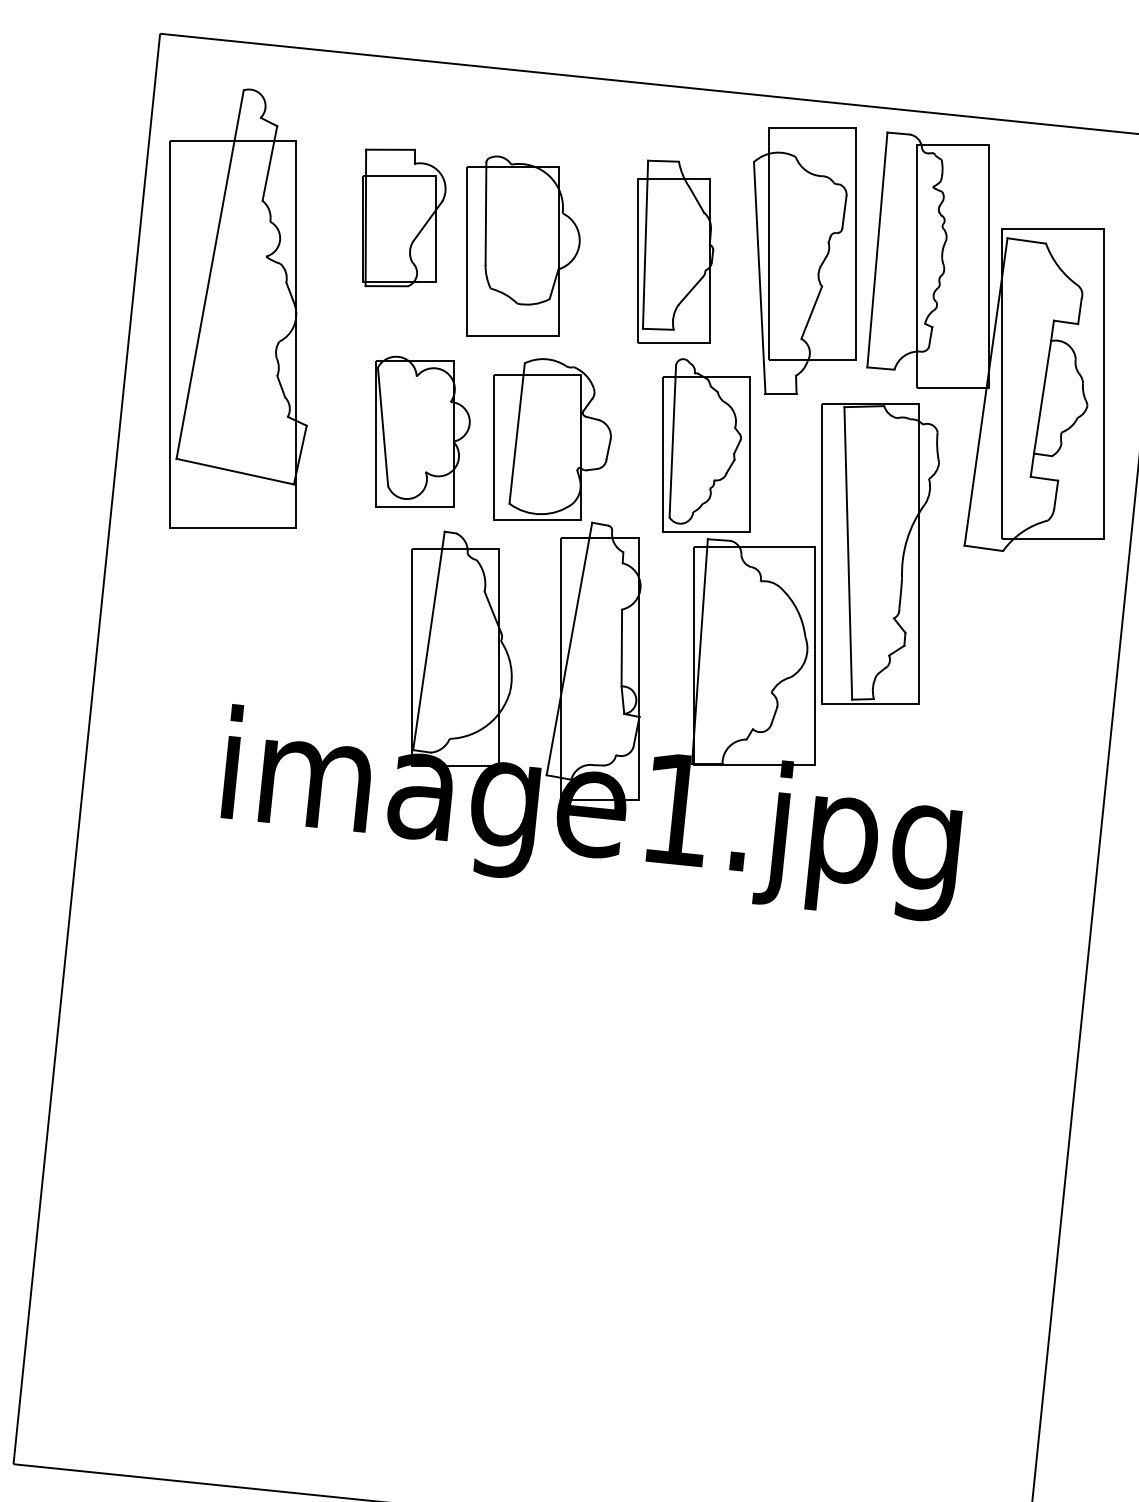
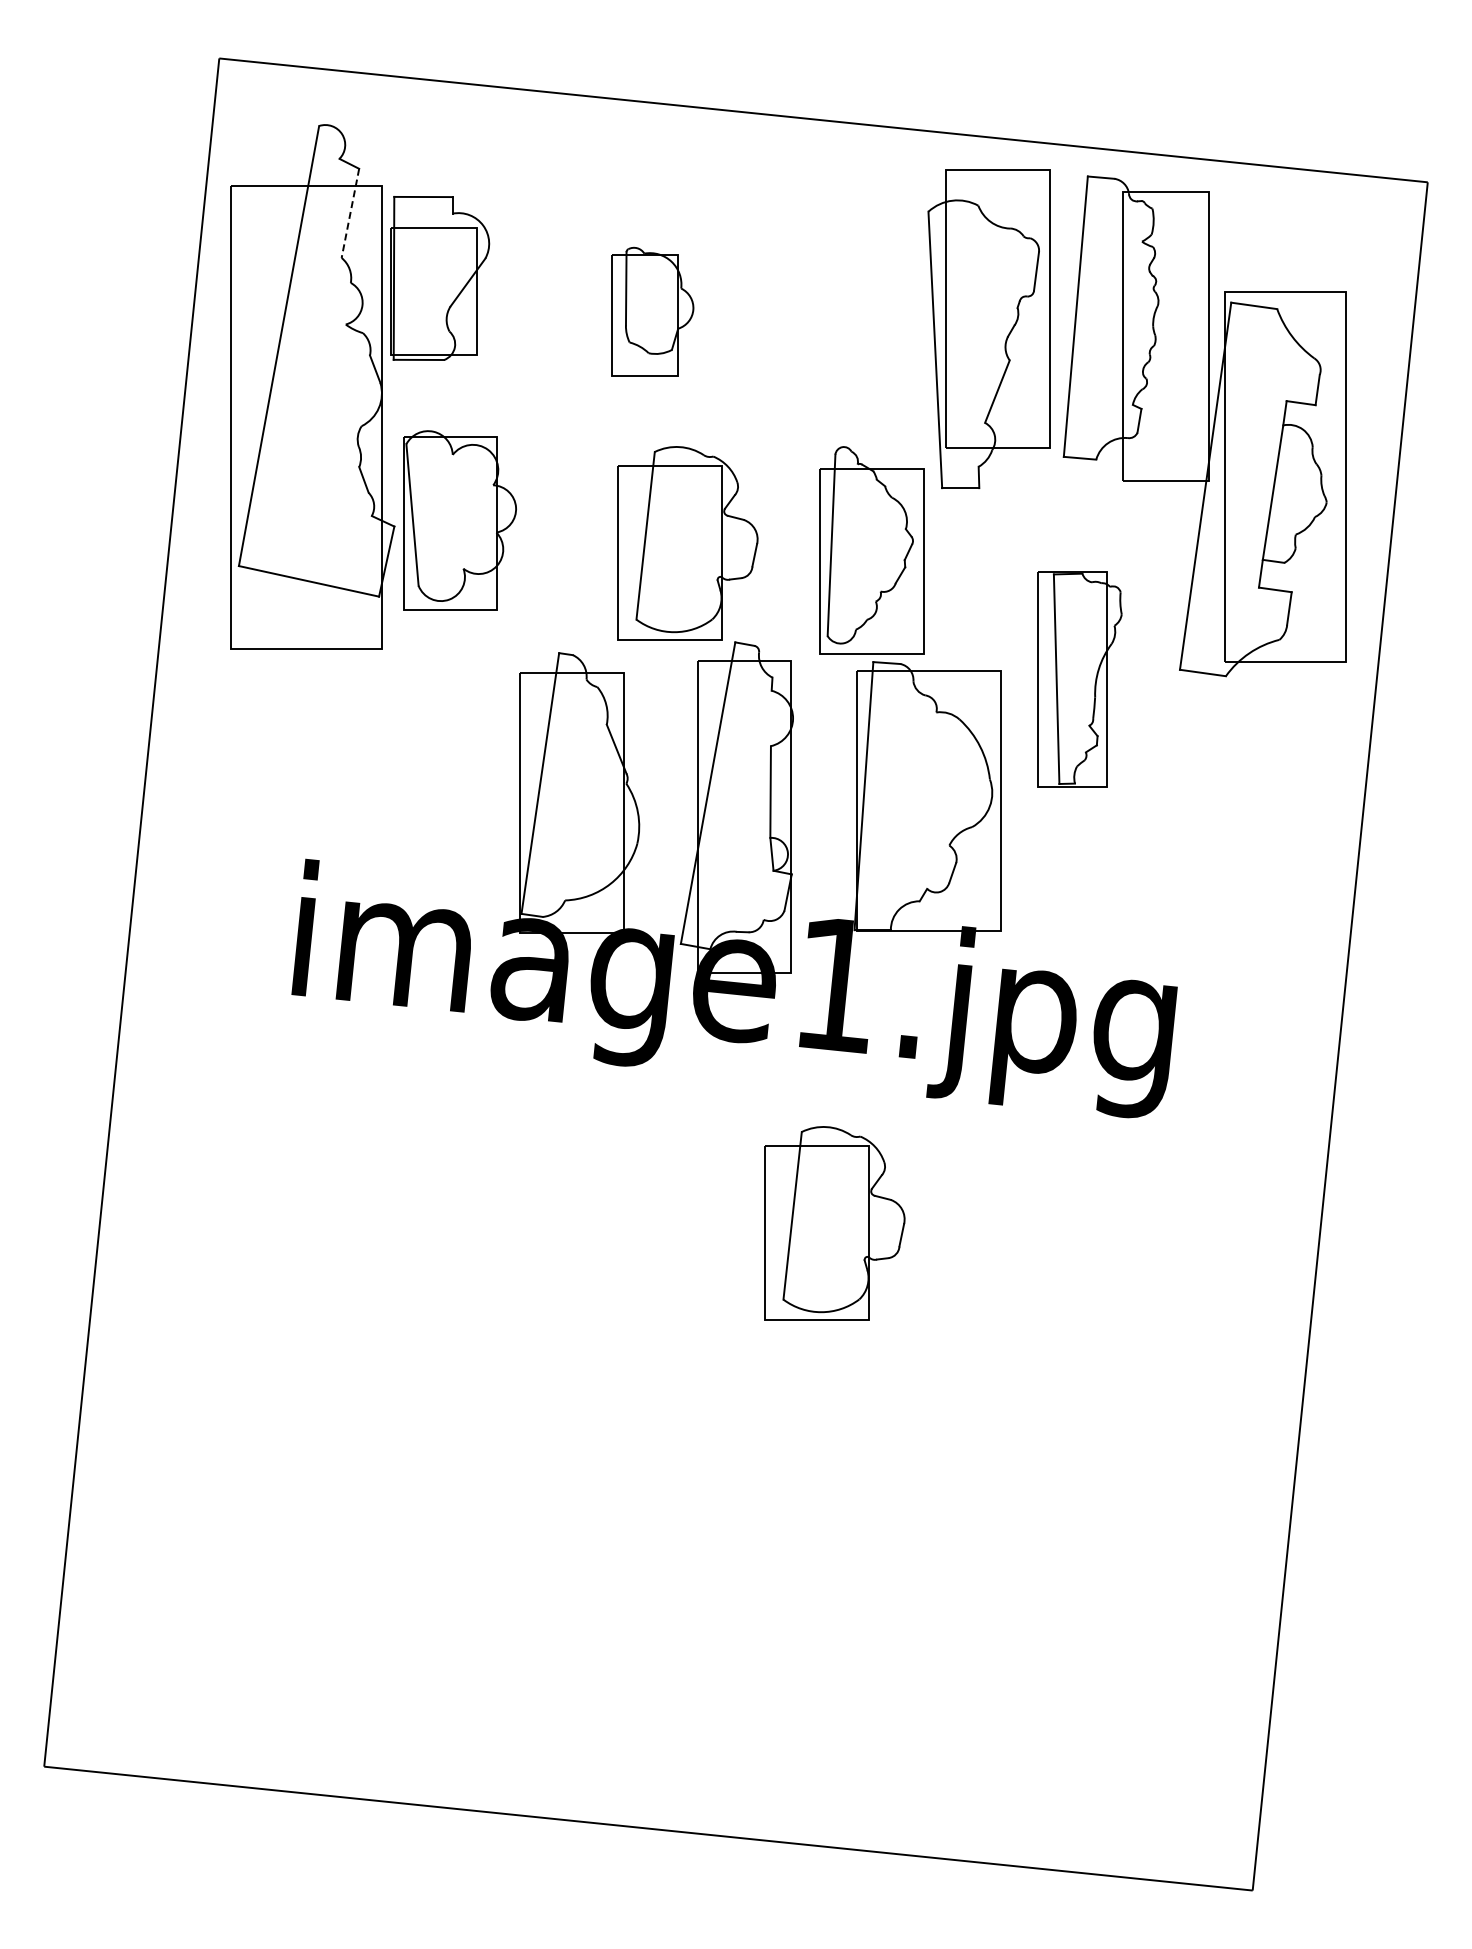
line: (269, 163) -> (350, 213), solid -> dashed
part: (404, 218) -> (440, 278), moved
part: (522, 245) -> (652, 311), size x0.6
part: (675, 251) -> (834, 318), removed
part: (422, 431) -> (459, 520), moved
part: (880, 553) -> (1079, 679), size x0.6
part: (675, 1009) -> (834, 1223), added

